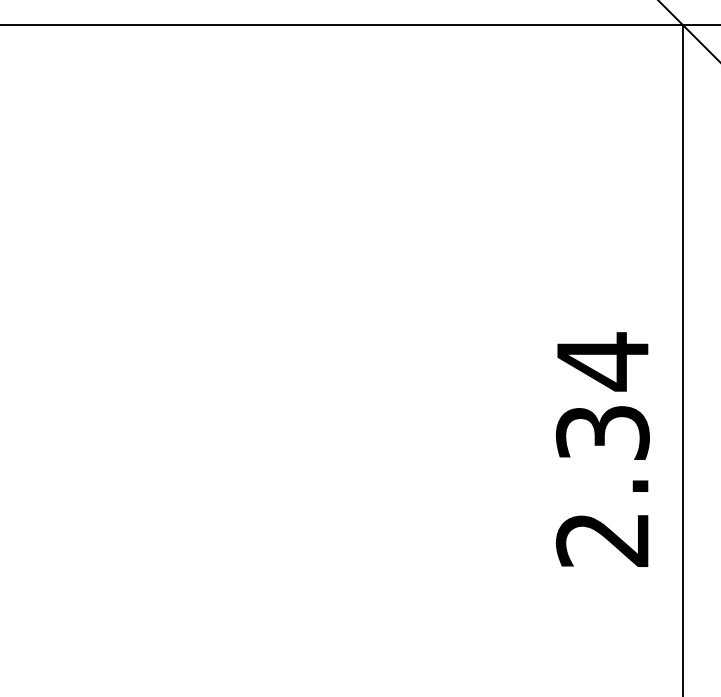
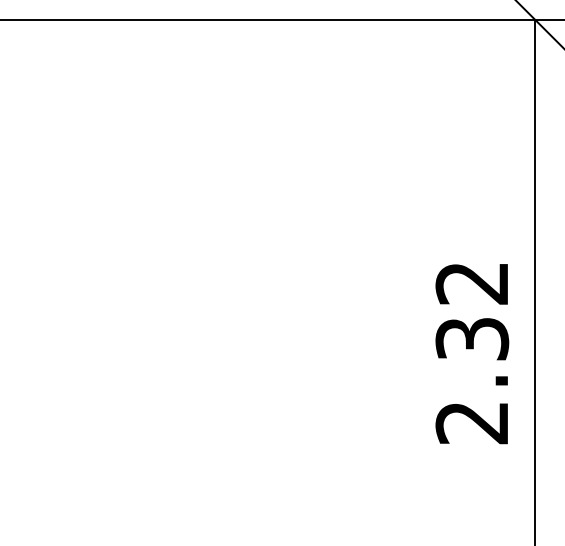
text: (601, 361) -> (471, 283), 2.34 -> 2.32

